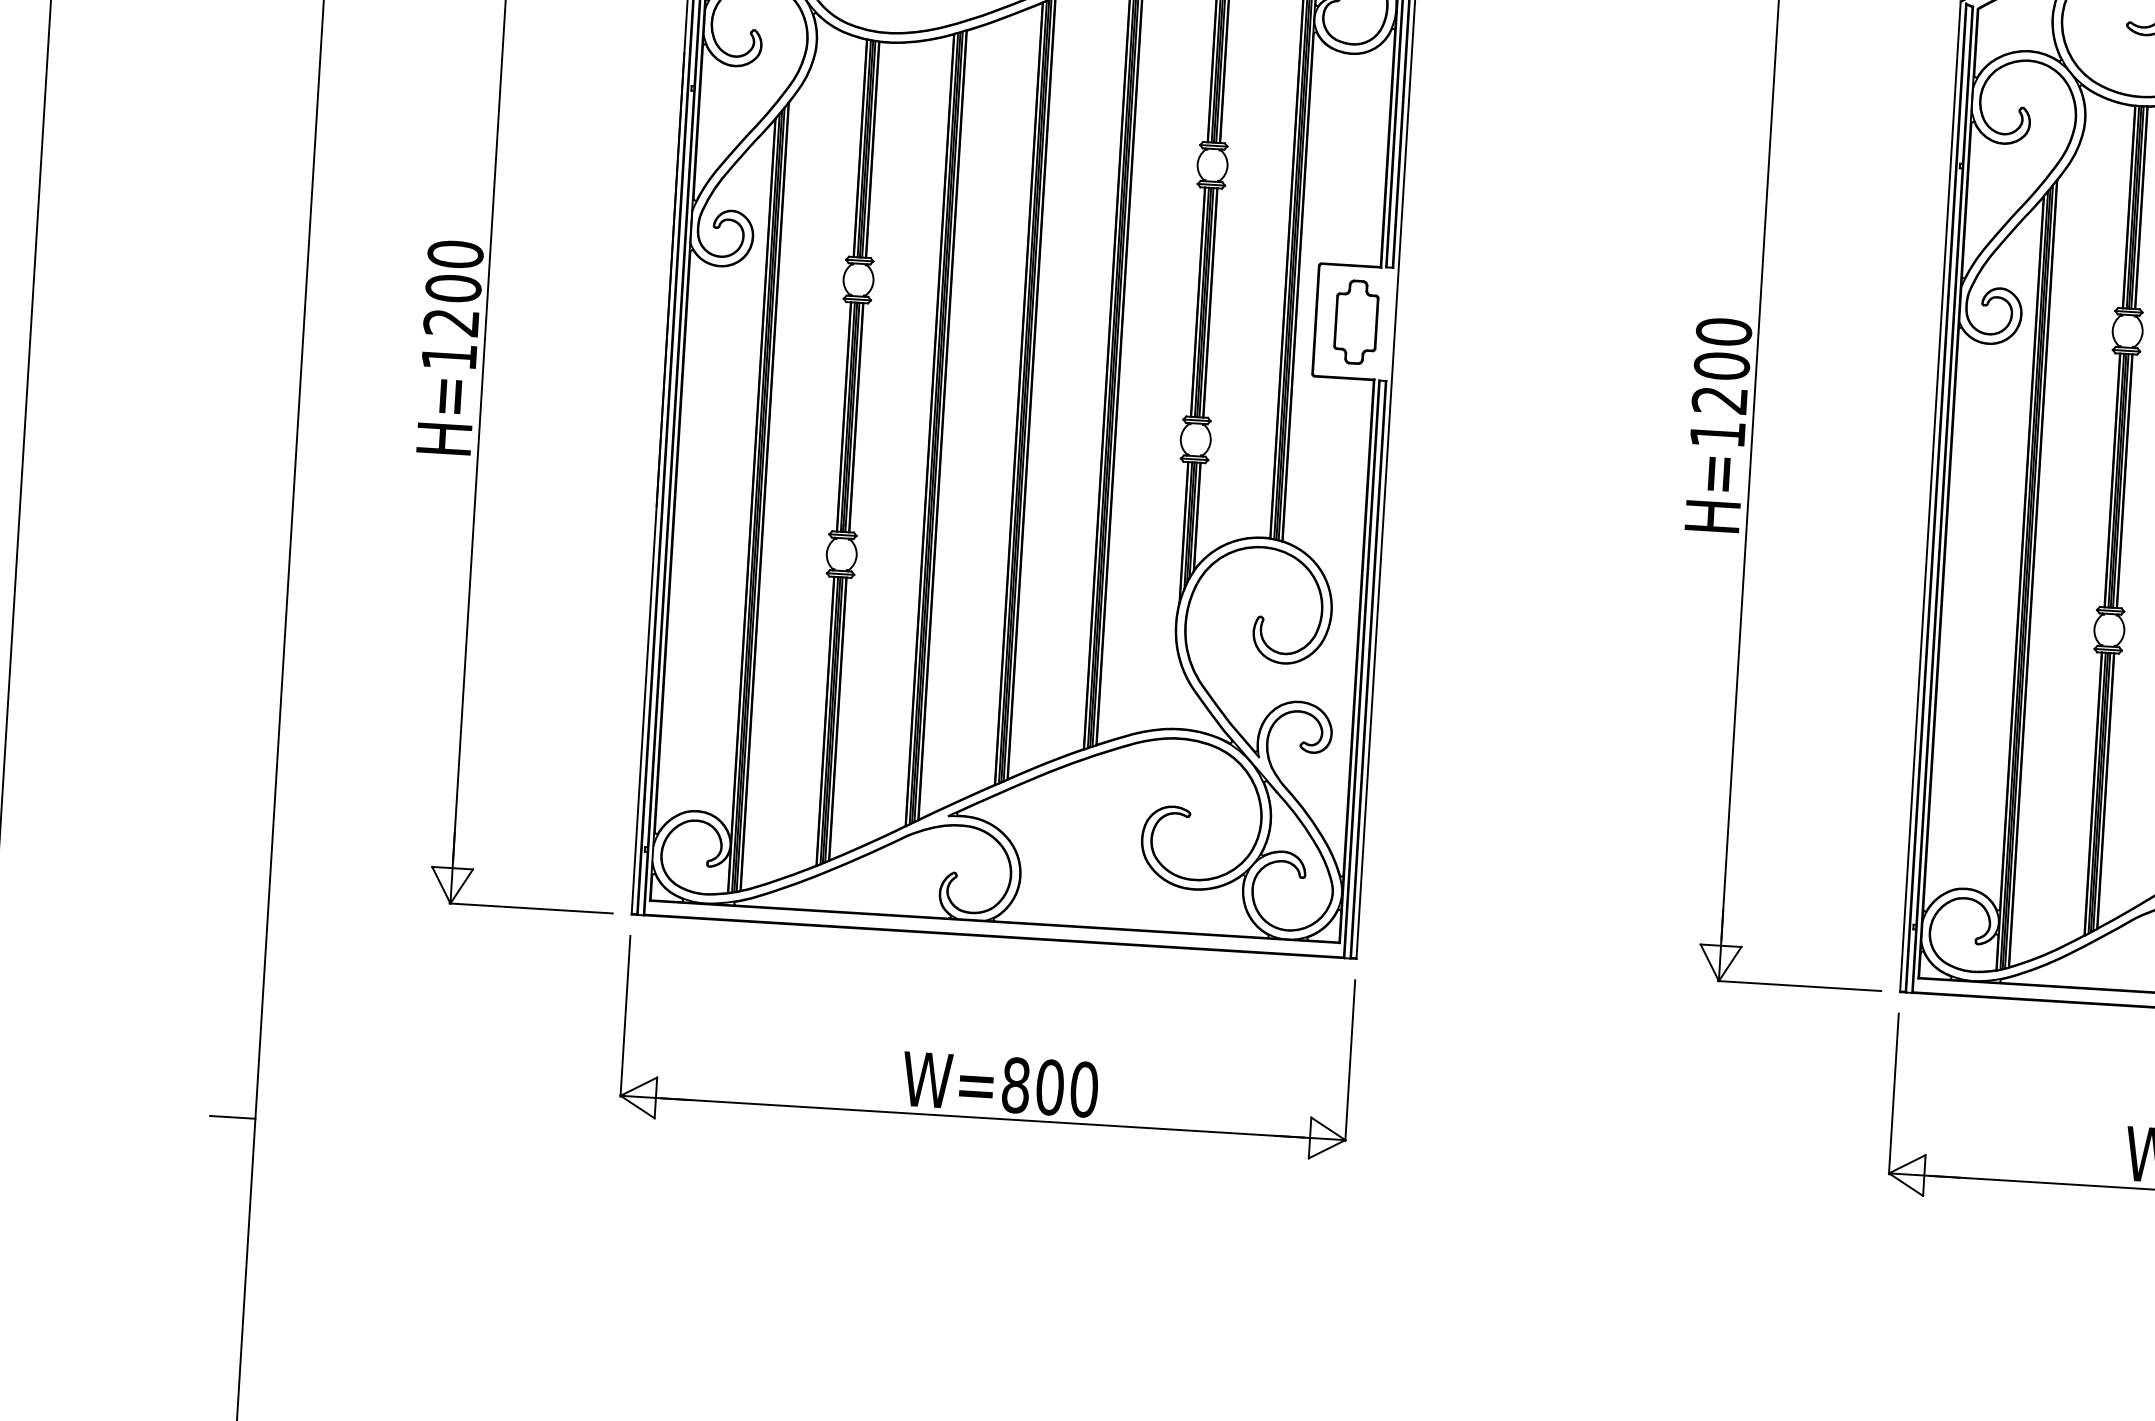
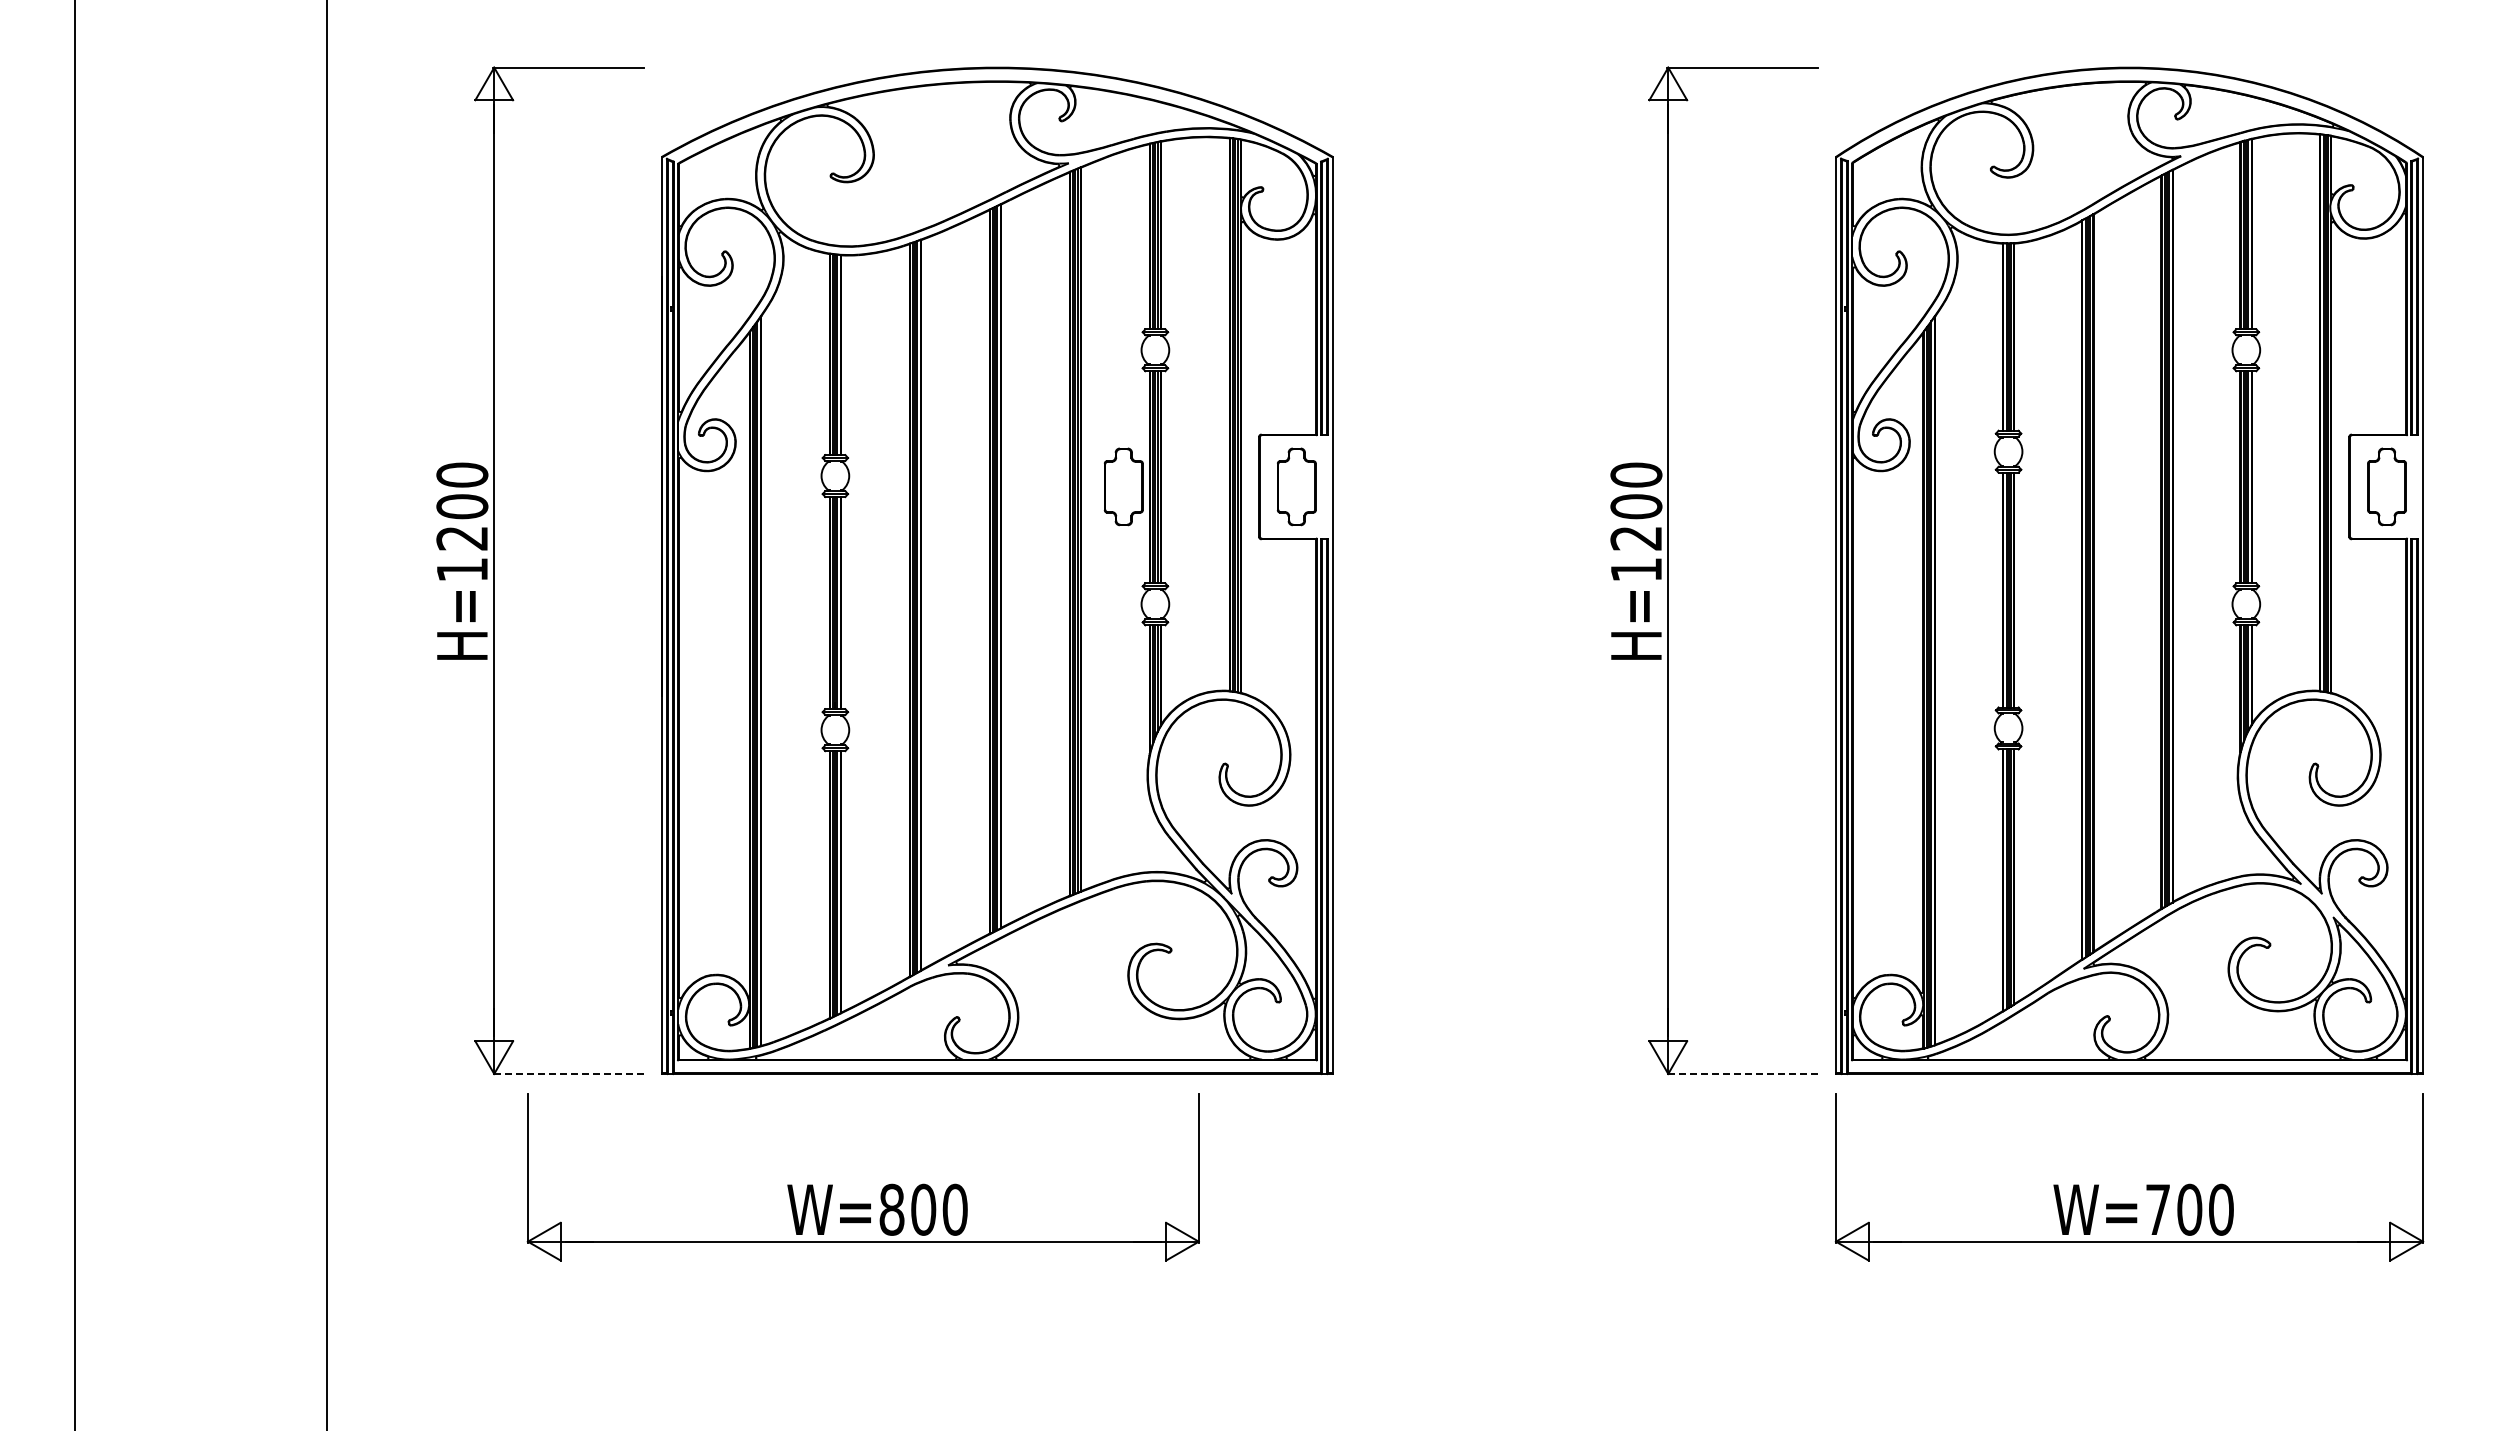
part: (1169, 310) -> (1123, 486), added
line: (530, 907) -> (568, 1073), solid -> dashed
line: (1799, 985) -> (1742, 1073), solid -> dashed
part: (1007, 1061) -> (882, 1188), moved
line: (232, 1117) -> (305, 1283), removed

